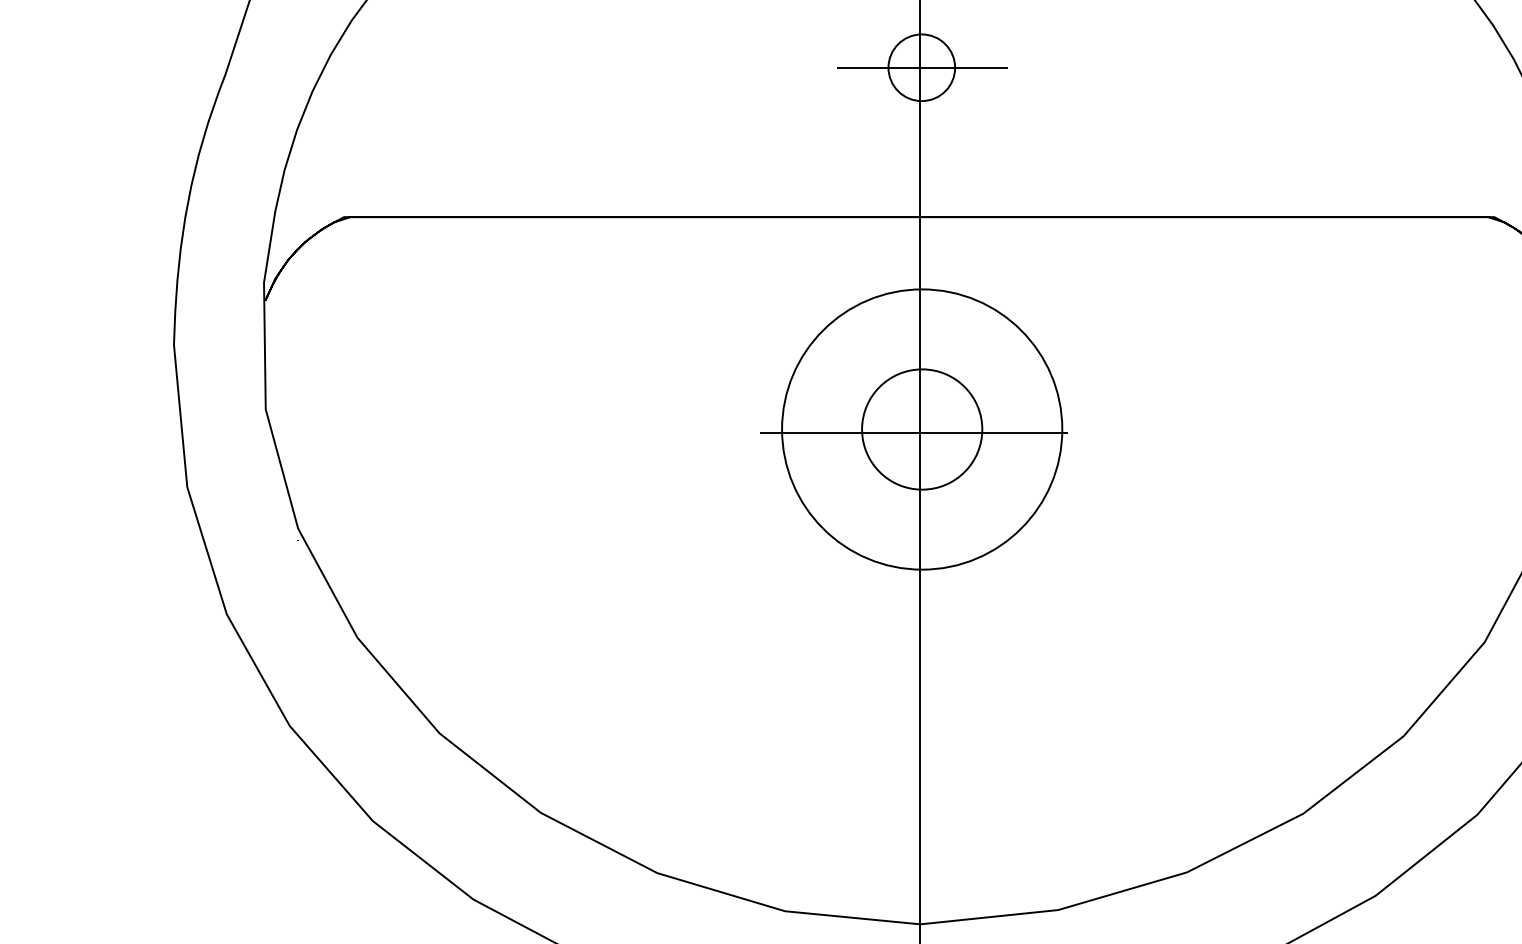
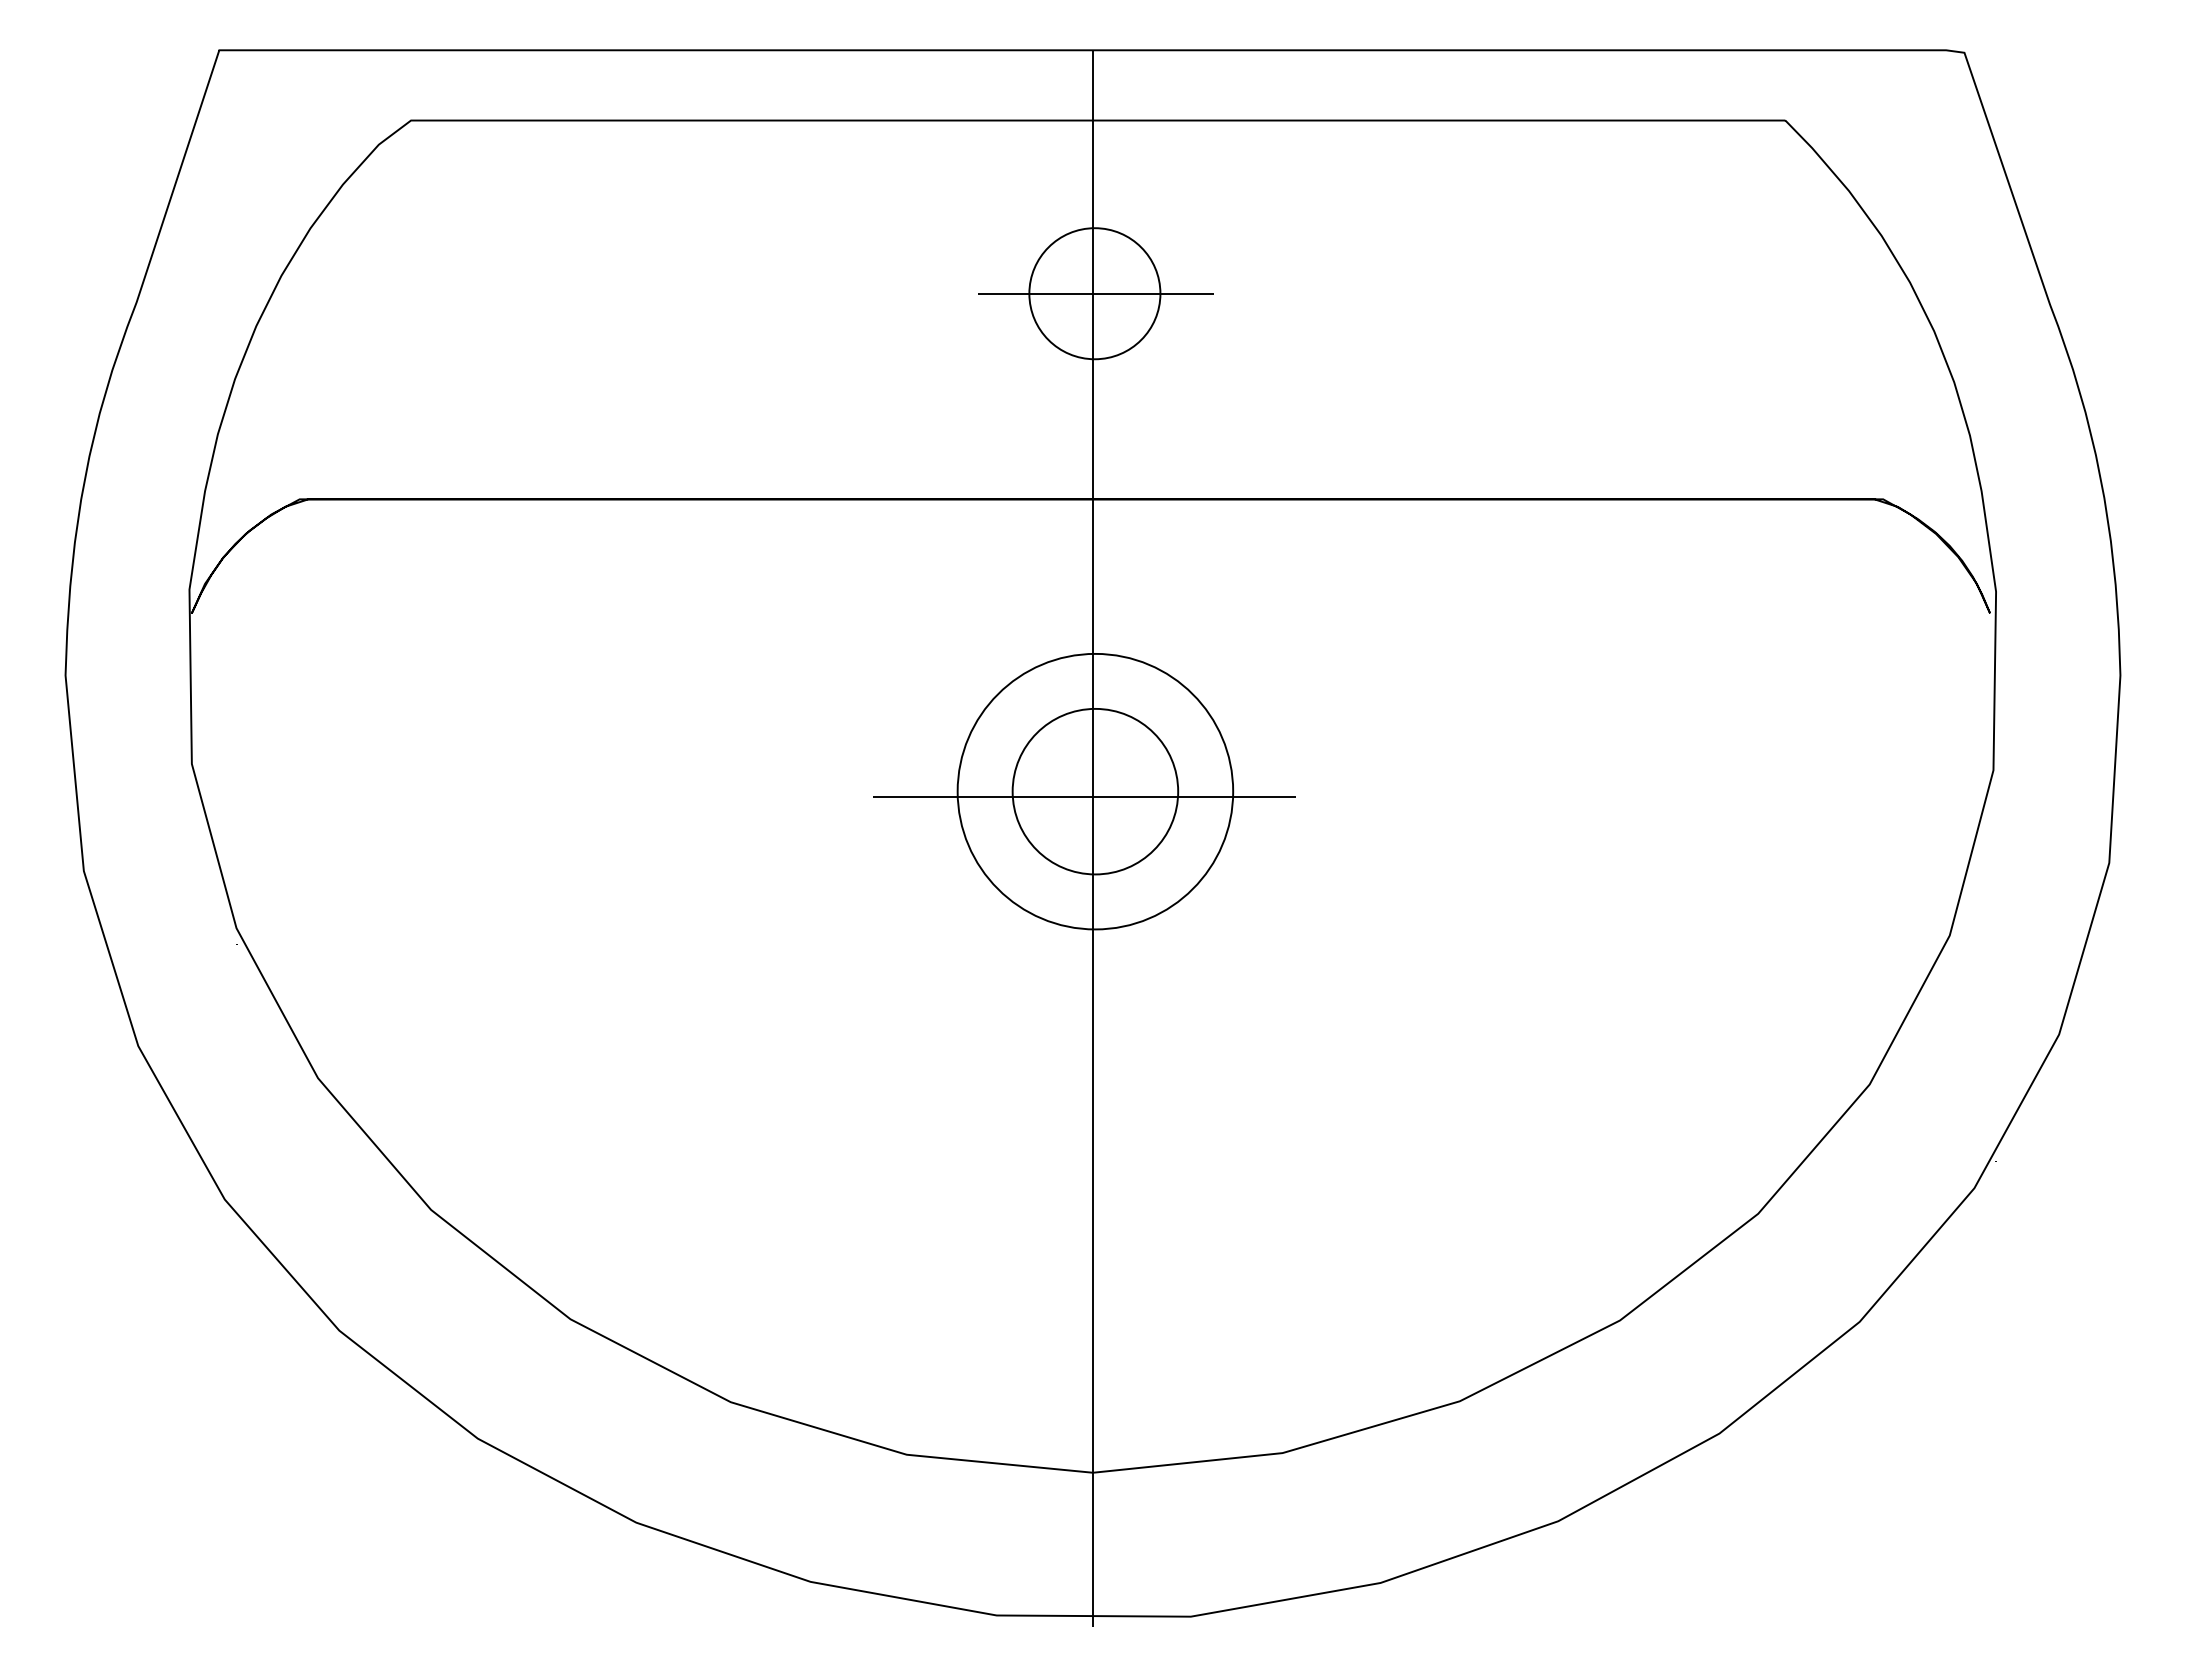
circle: (921, 67) -> (1094, 293), size x1.43
circle: (922, 429) -> (1095, 791), size x0.71

